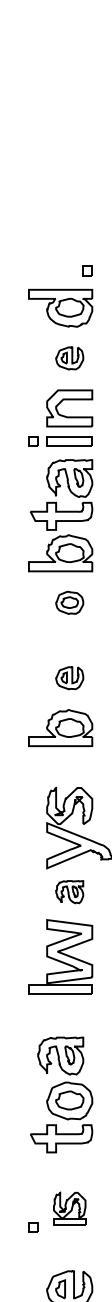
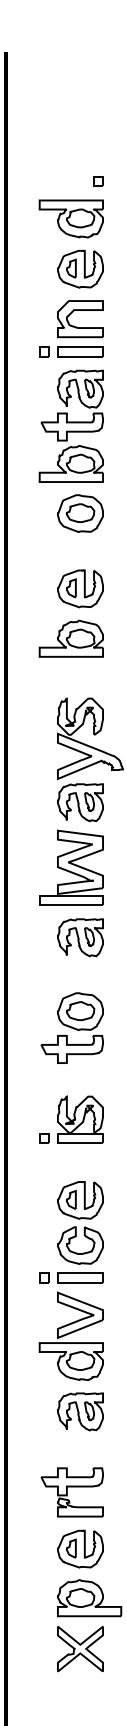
part: (69, 357) -> (80, 268), size x1.67
part: (69, 602) -> (80, 513), size x1.67
part: (69, 677) -> (80, 588), size x1.67
part: (69, 891) -> (80, 802), size x1.67
part: (60, 1055) -> (80, 937), moved
part: (69, 1208) -> (80, 1119), size x1.43

